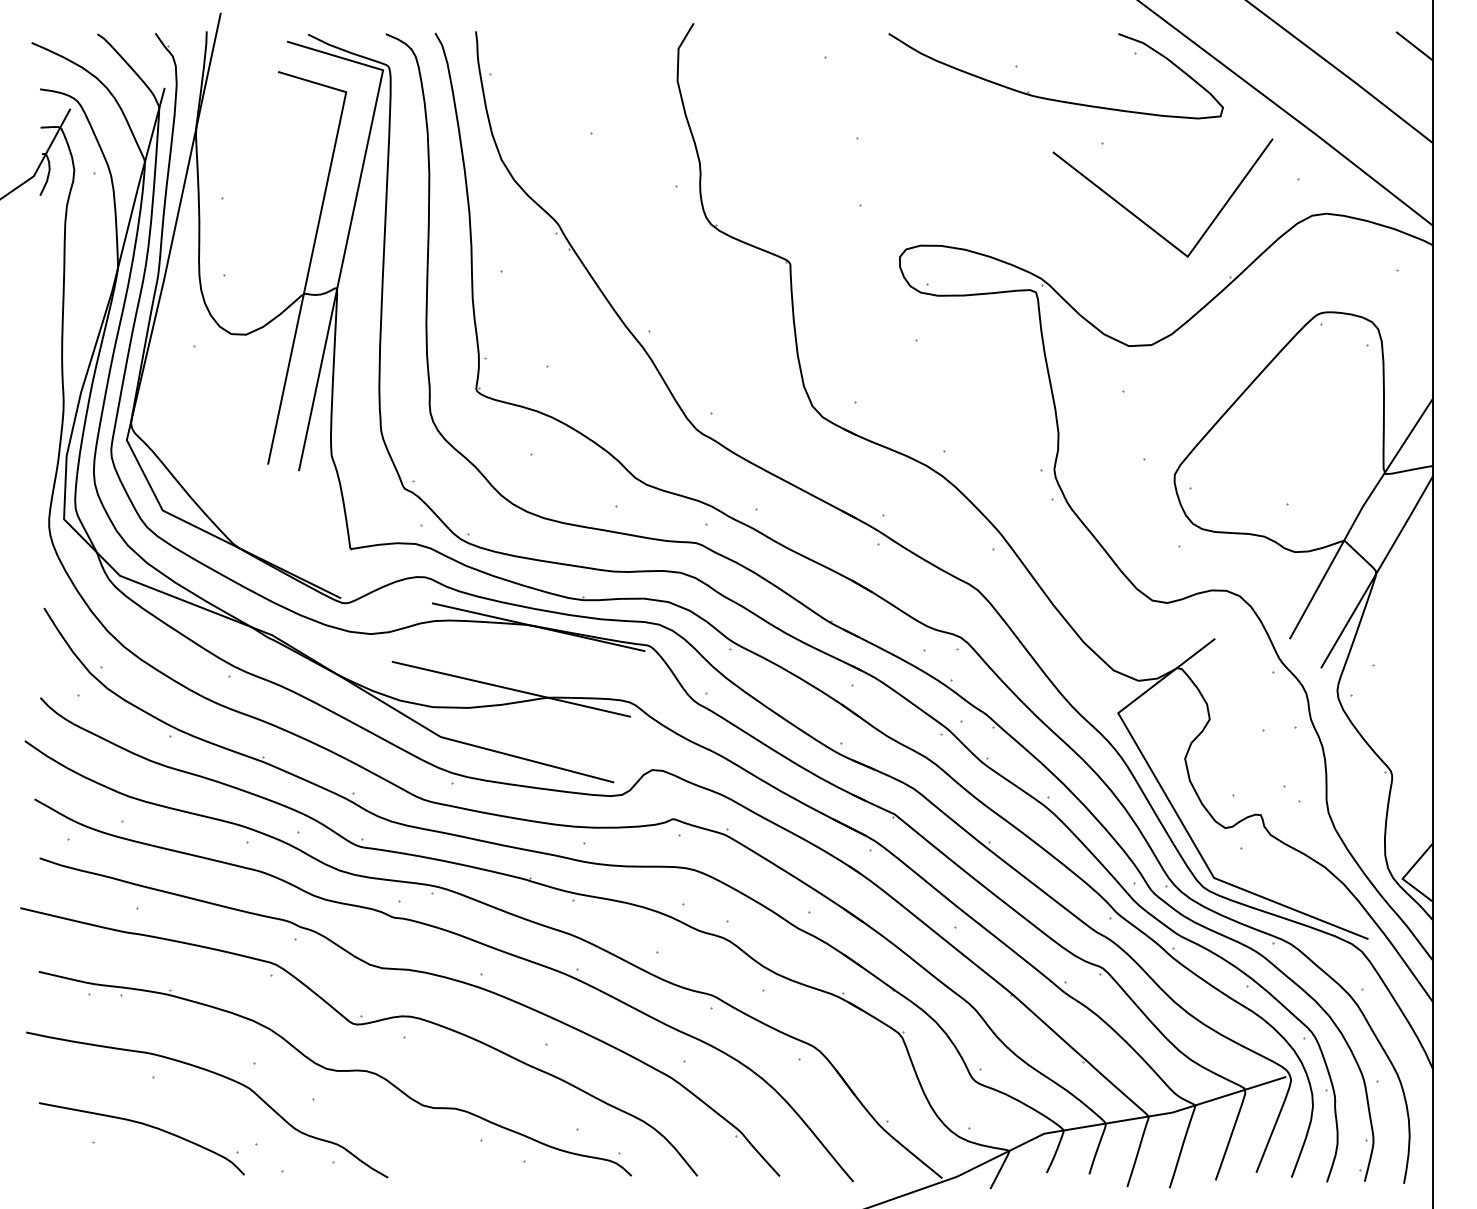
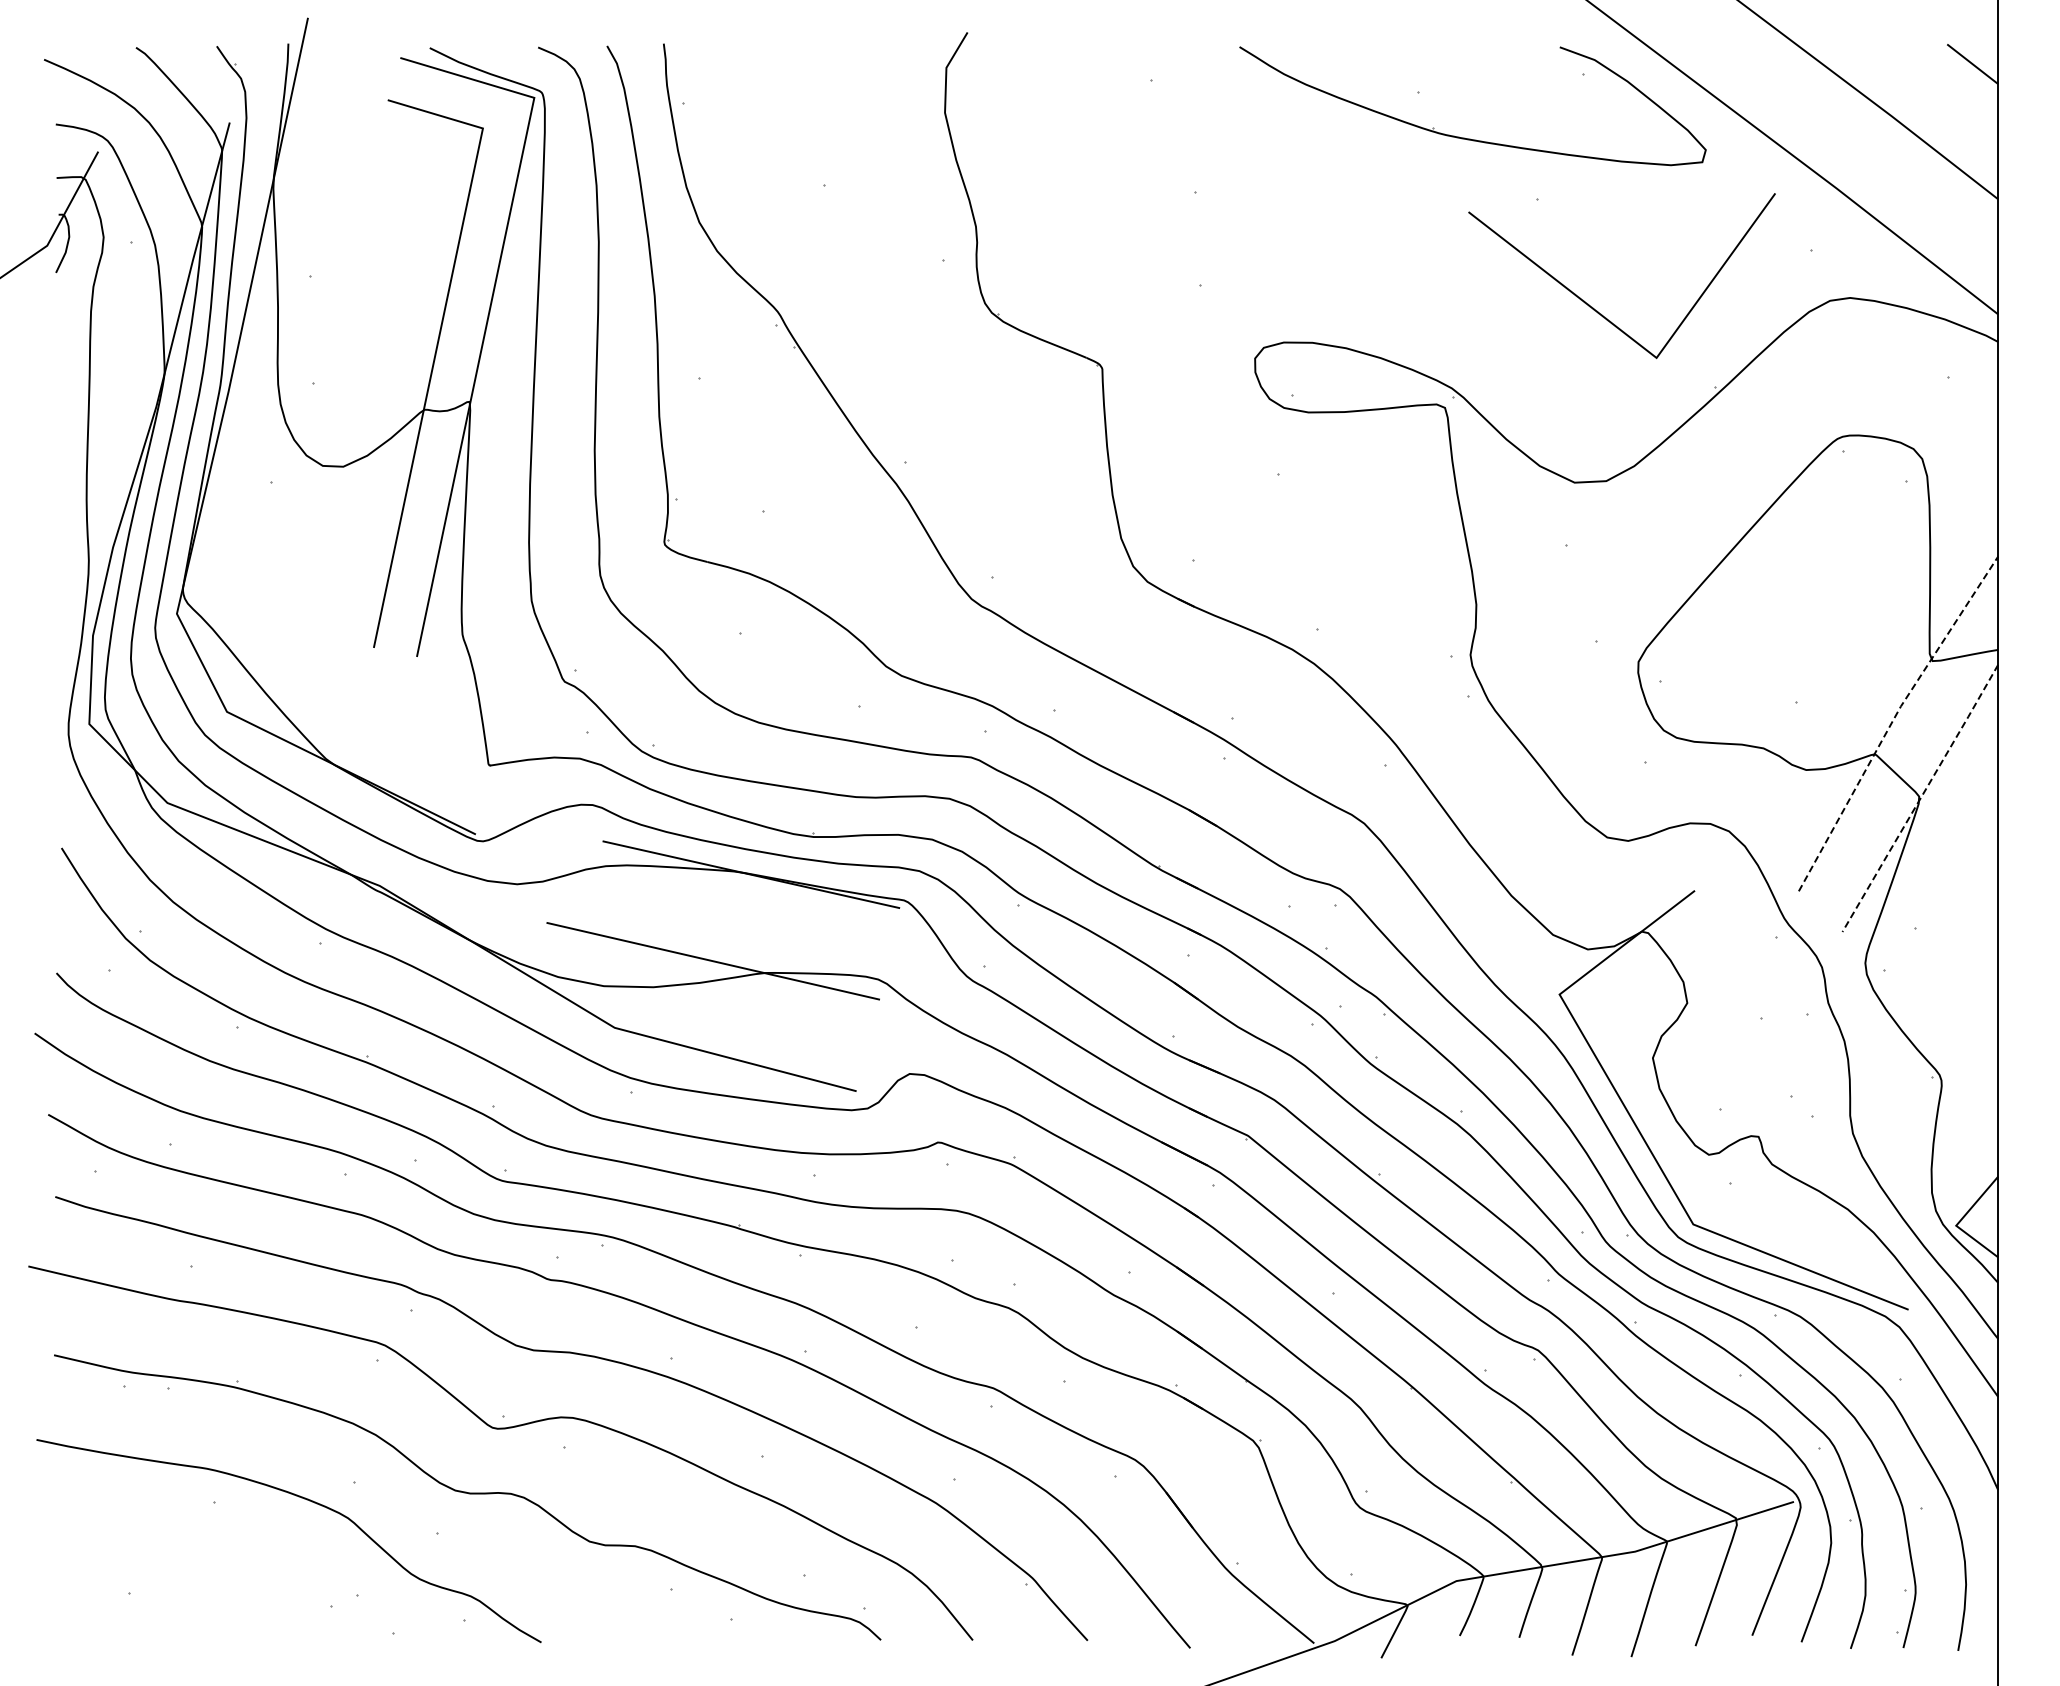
line: (1357, 516) -> (1893, 720), solid -> dashed
line: (1377, 571) -> (1921, 797), solid -> dashed
curve: (145, 1125) -> (202, 1569), removed

